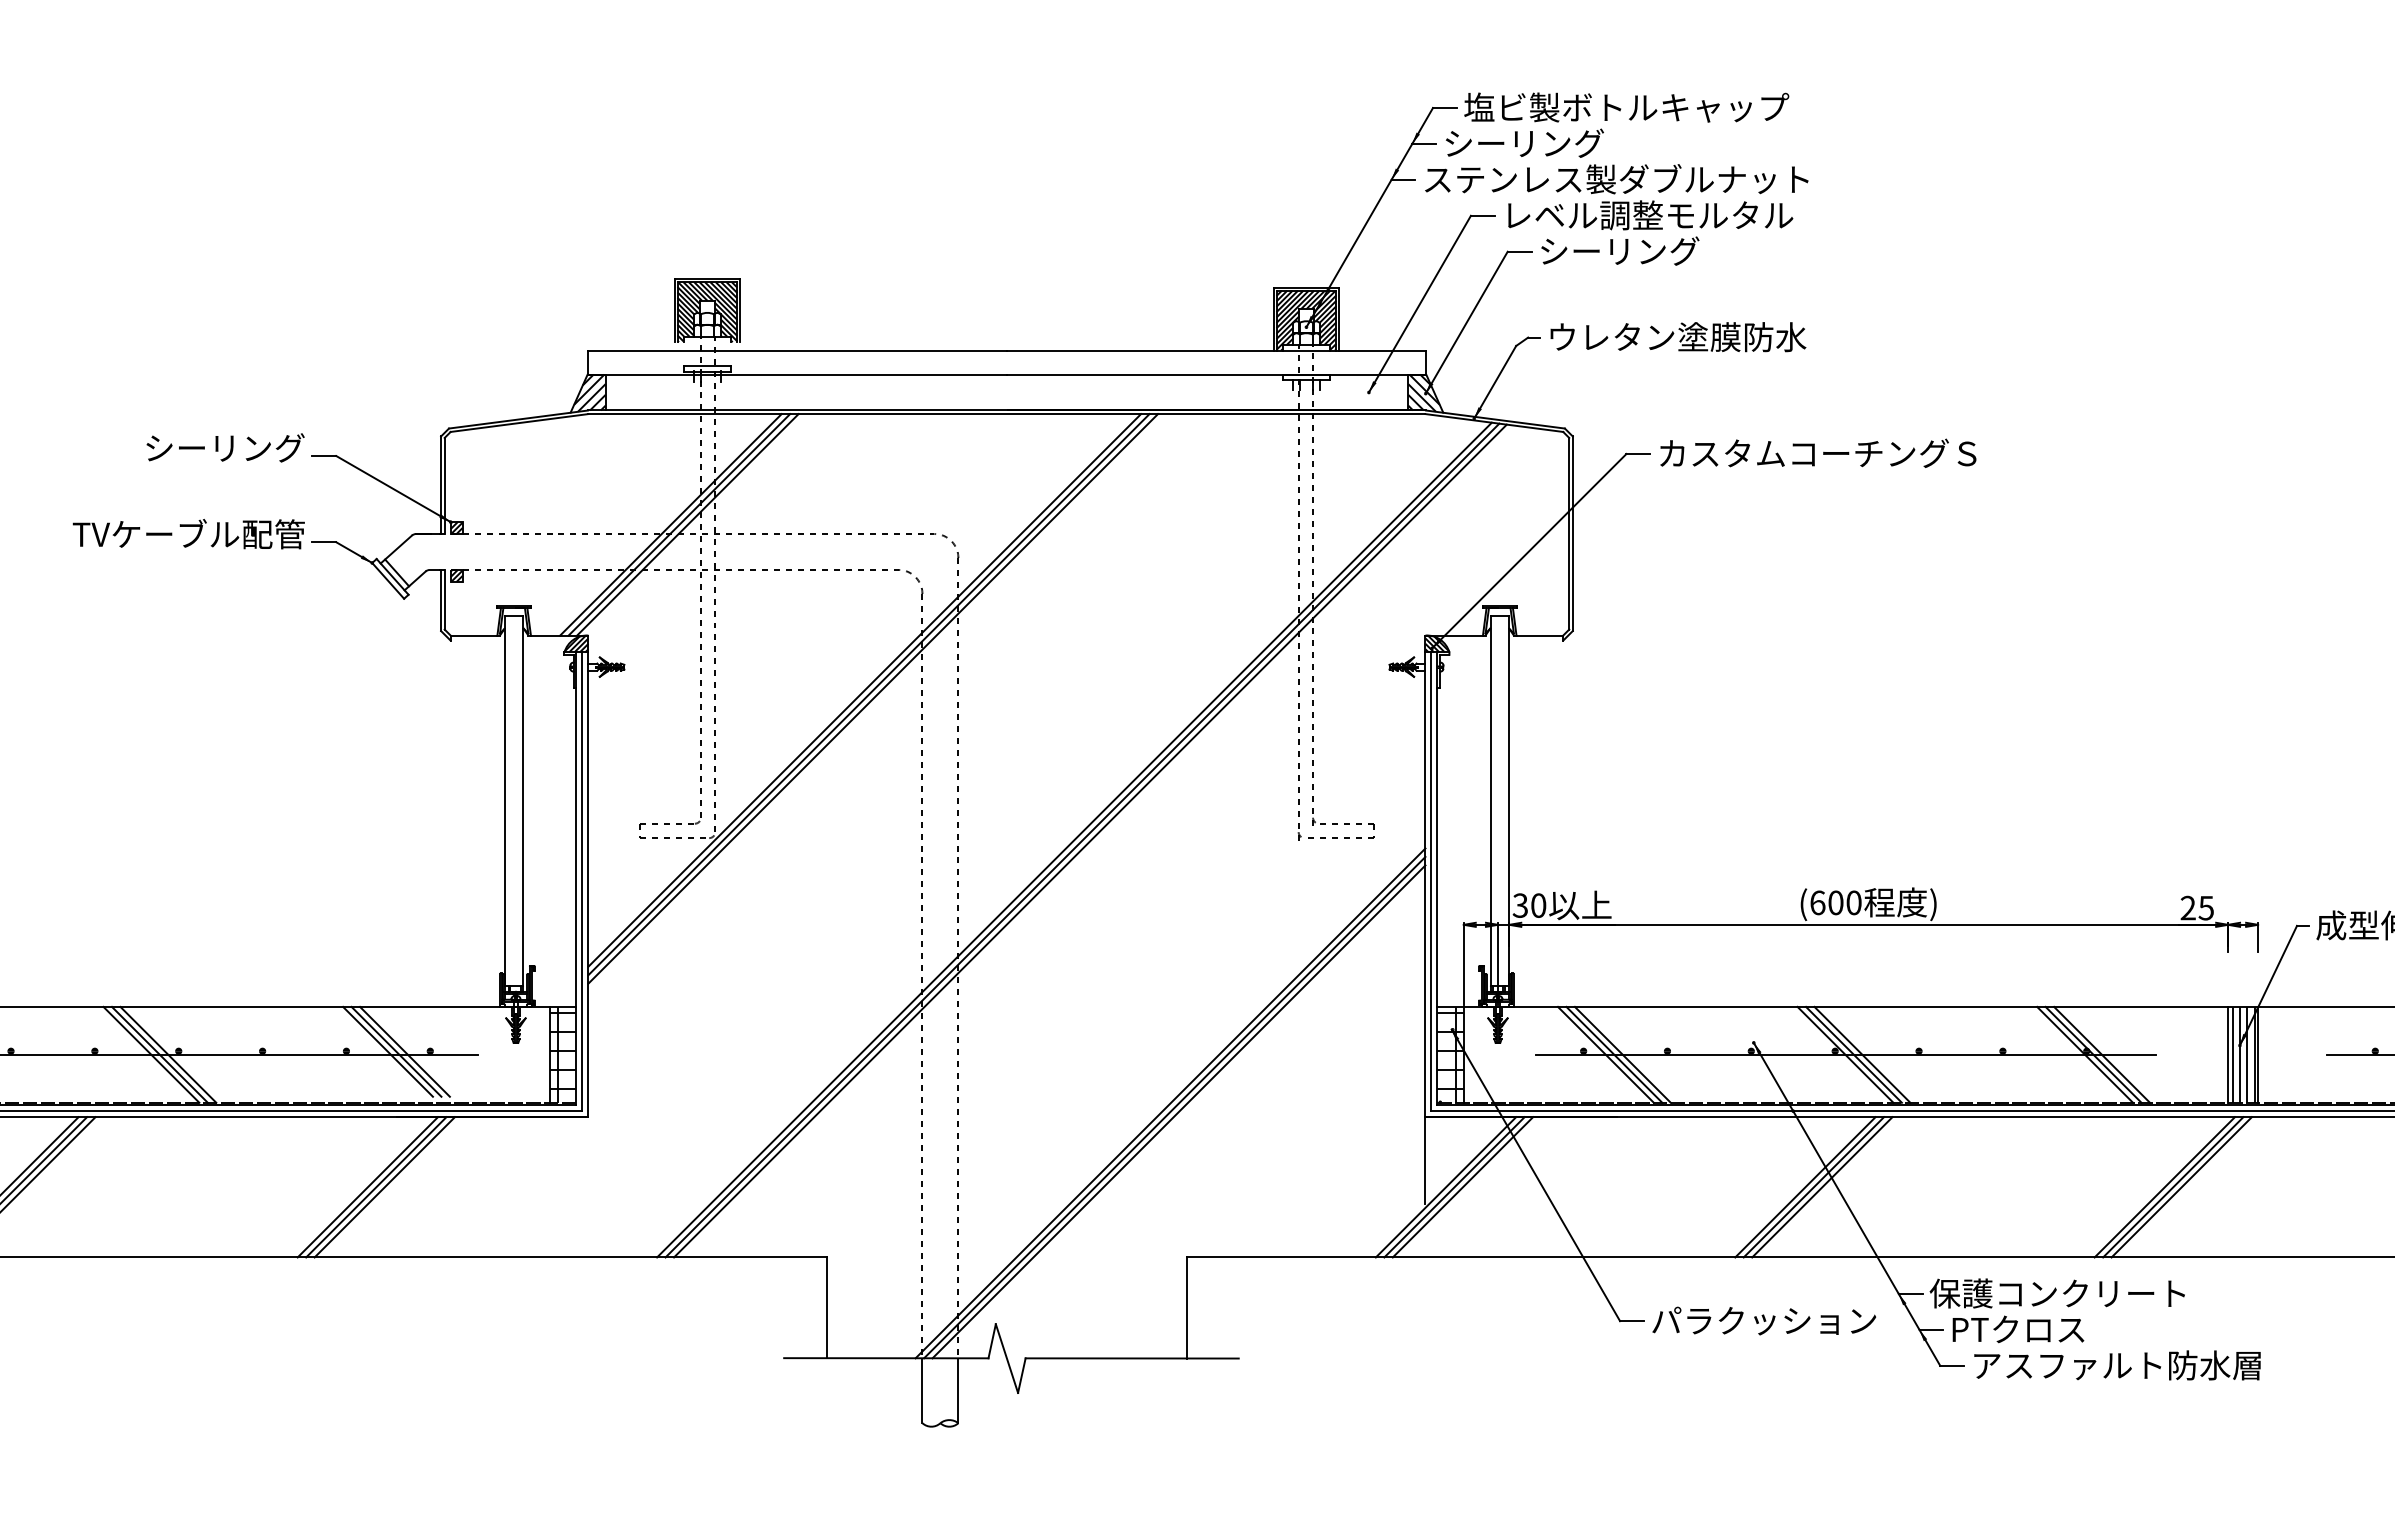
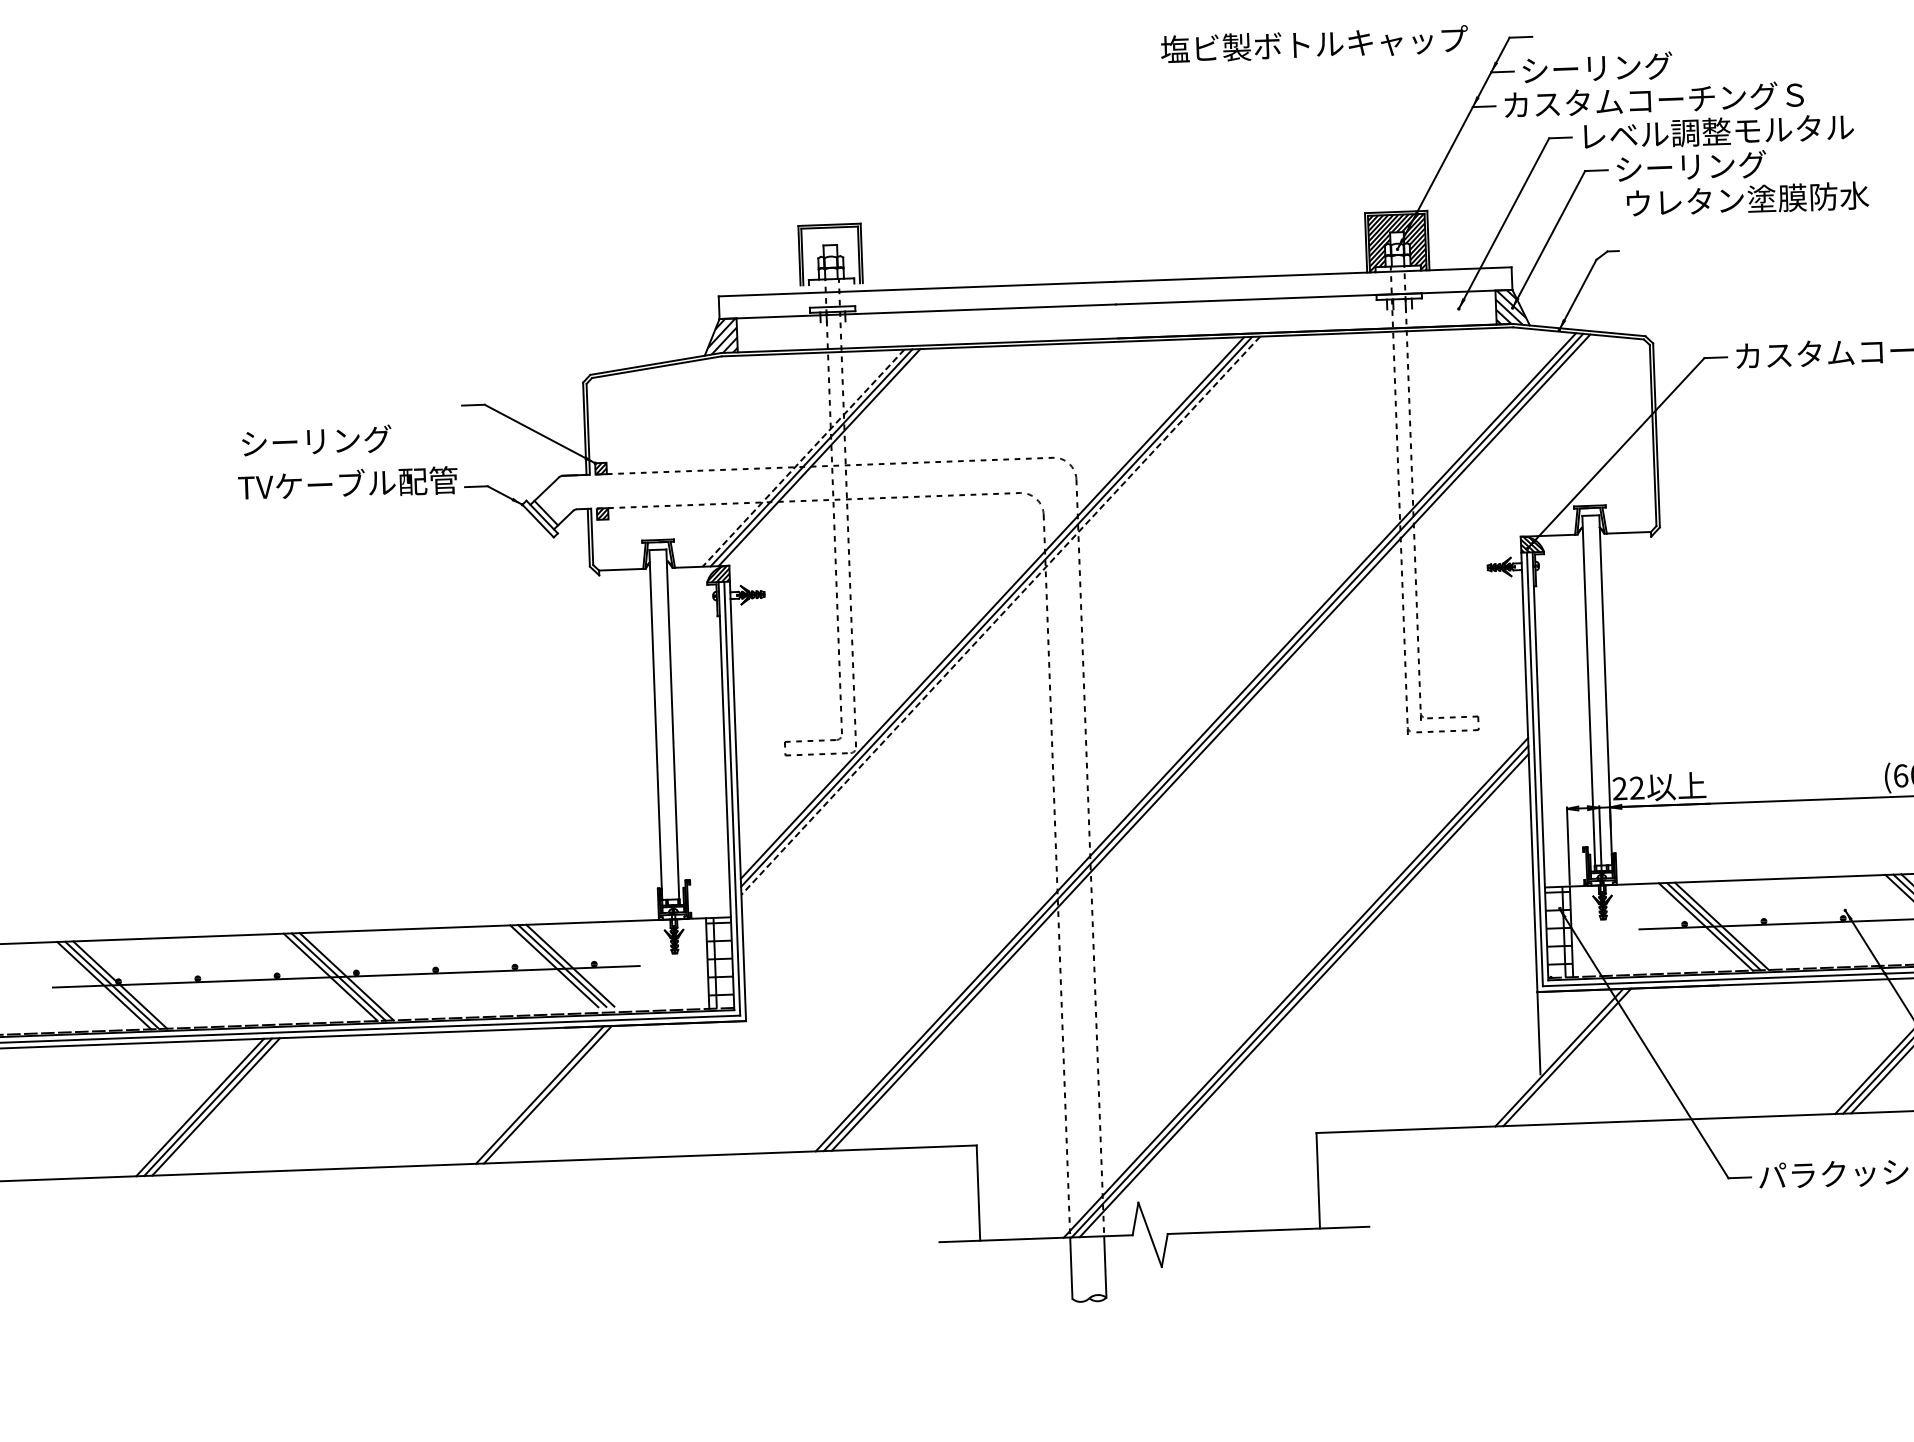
text: (1626, 107) -> (1314, 44), moved
text: (1616, 179) -> (1685, 98), ステンレス製ダブルナット -> カスタムコーチングＳ
hatch: (707, 312) -> (830, 256), removed
text: (1678, 337) -> (1747, 199), moved
text: (225, 447) -> (316, 440), moved
line: (670, 524) -> (803, 457), solid -> dashed
line: (873, 698) -> (1001, 615), solid -> dashed
text: (1529, 905) -> (1628, 788), 30 -> 22
line: (384, 1187) -> (555, 1094), removed
line: (1462, 1187) -> (1574, 1057), removed

